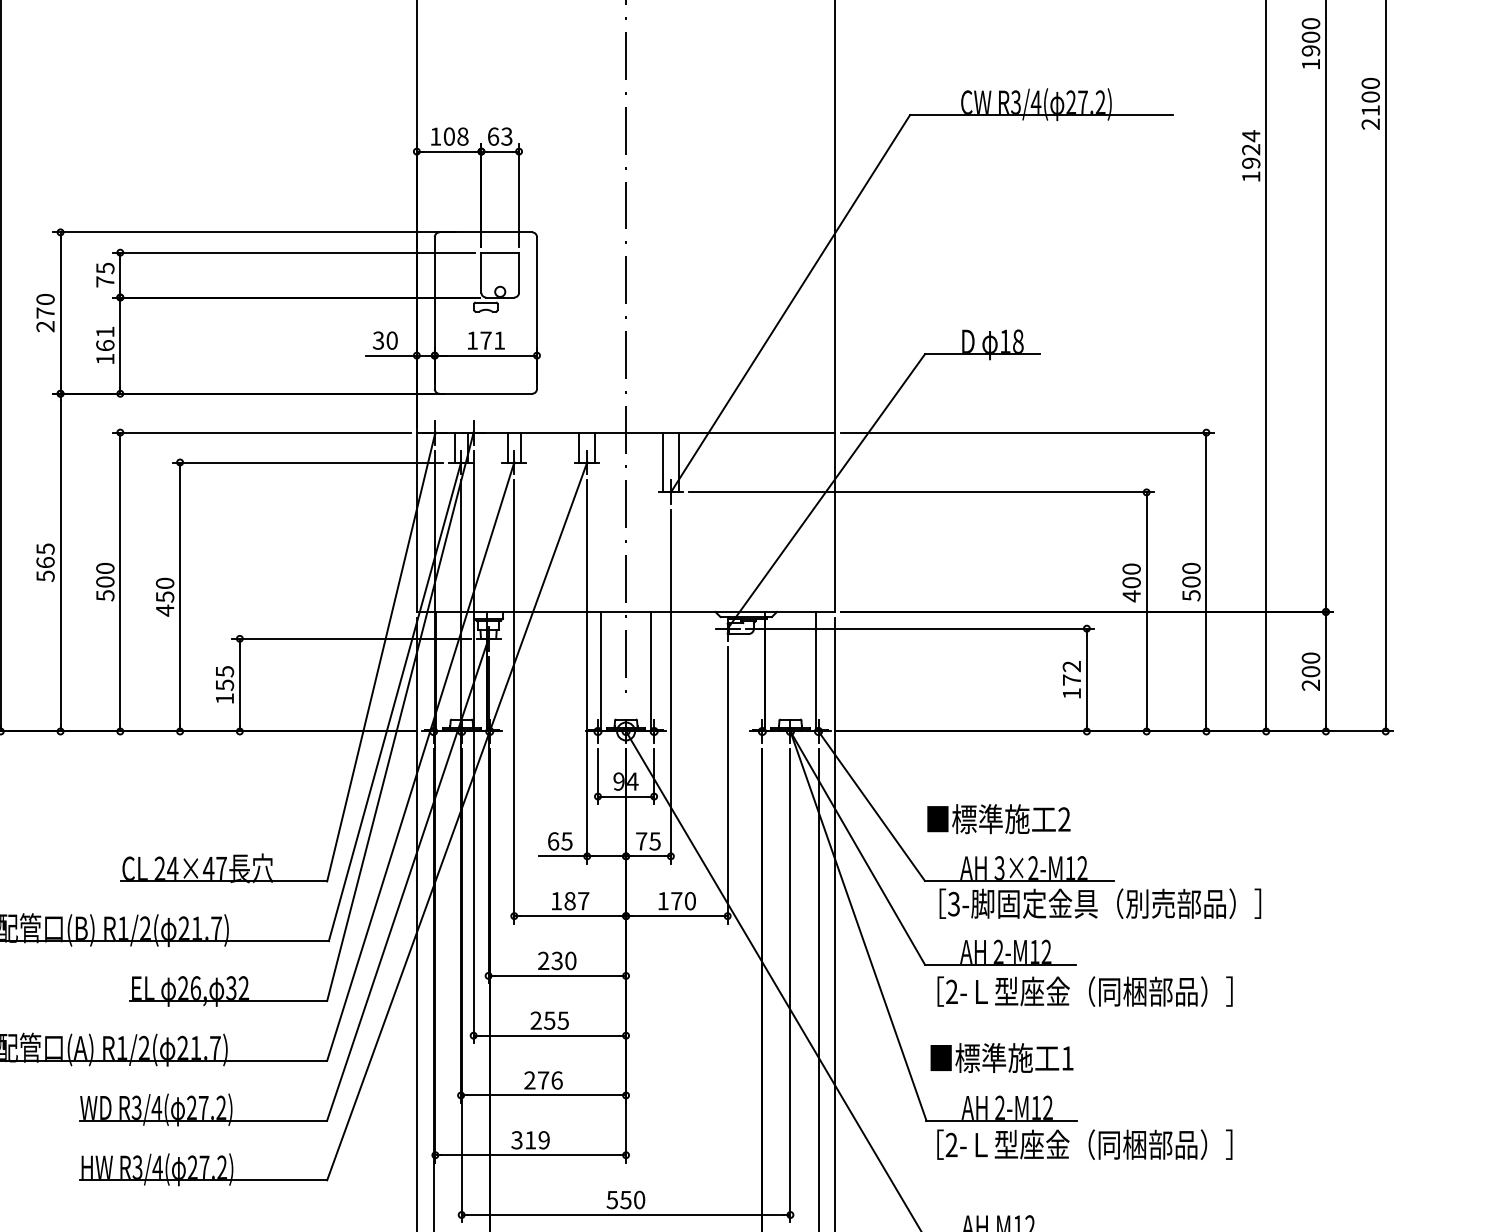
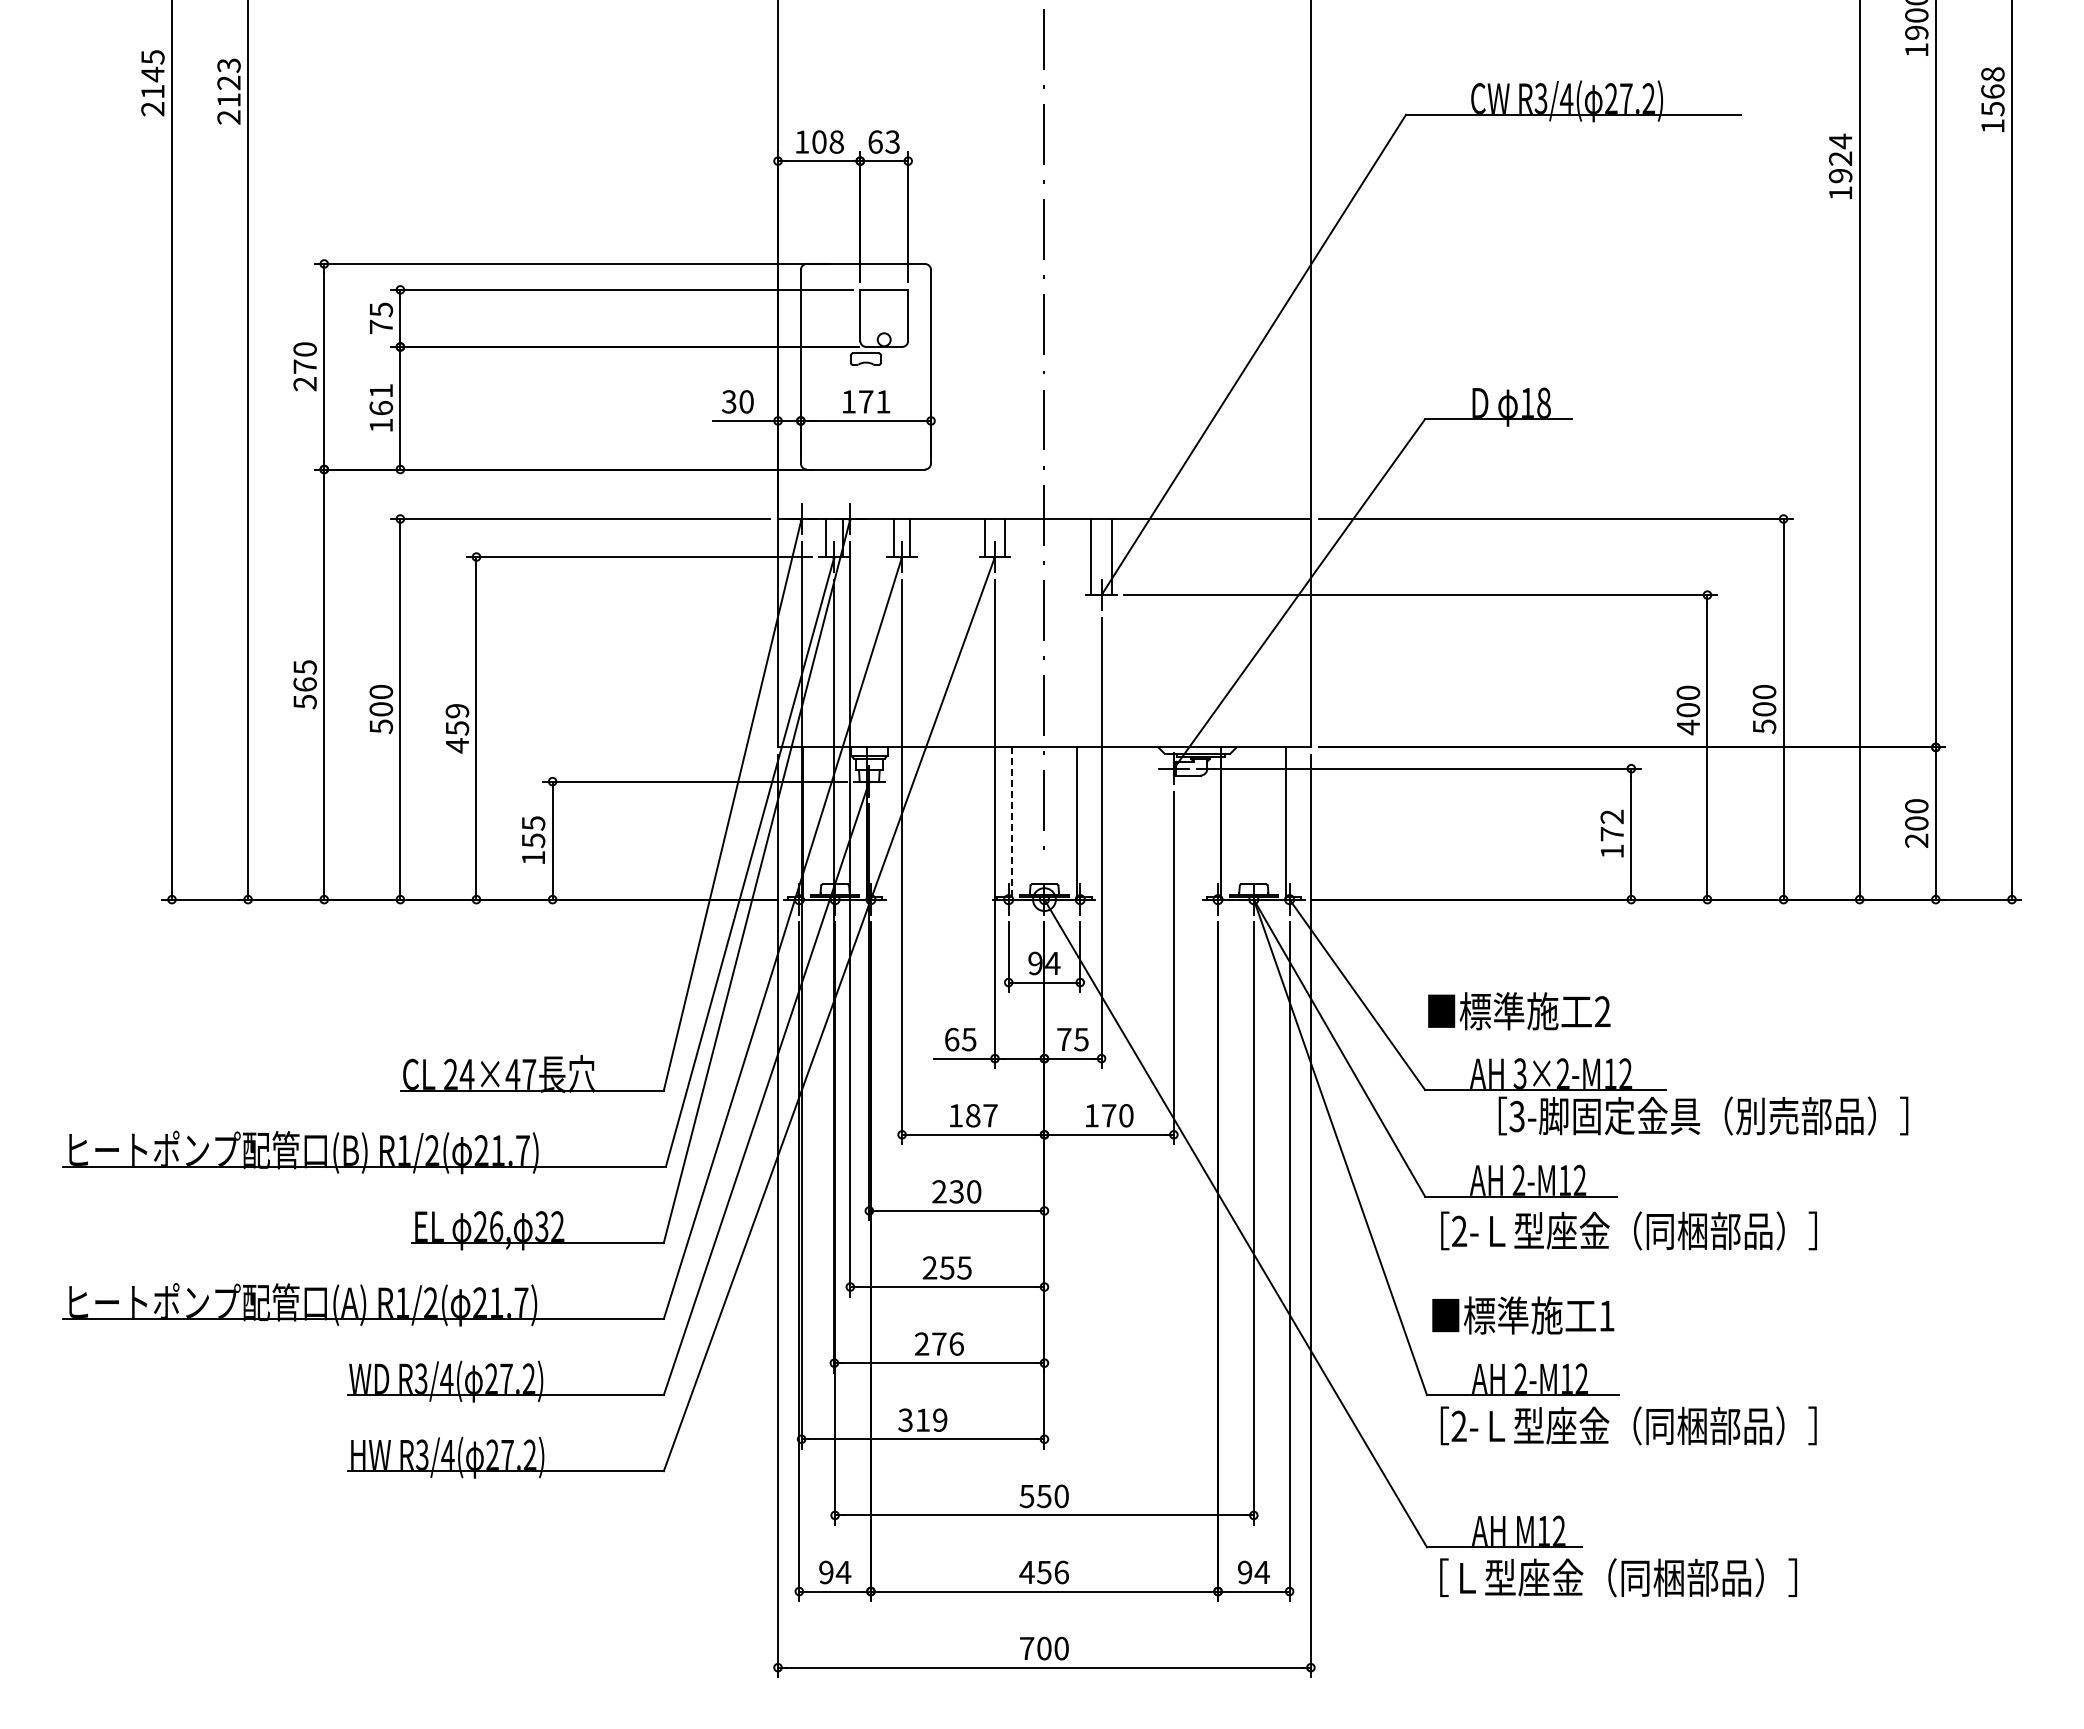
text: (1370, 104) -> (1992, 100), 2100 -> 1568
text: (165, 583) -> (457, 711), 450 -> 459
line: (600, 672) -> (1012, 824), solid -> dashed
text: (1100, 903) -> (1703, 1115), moved

